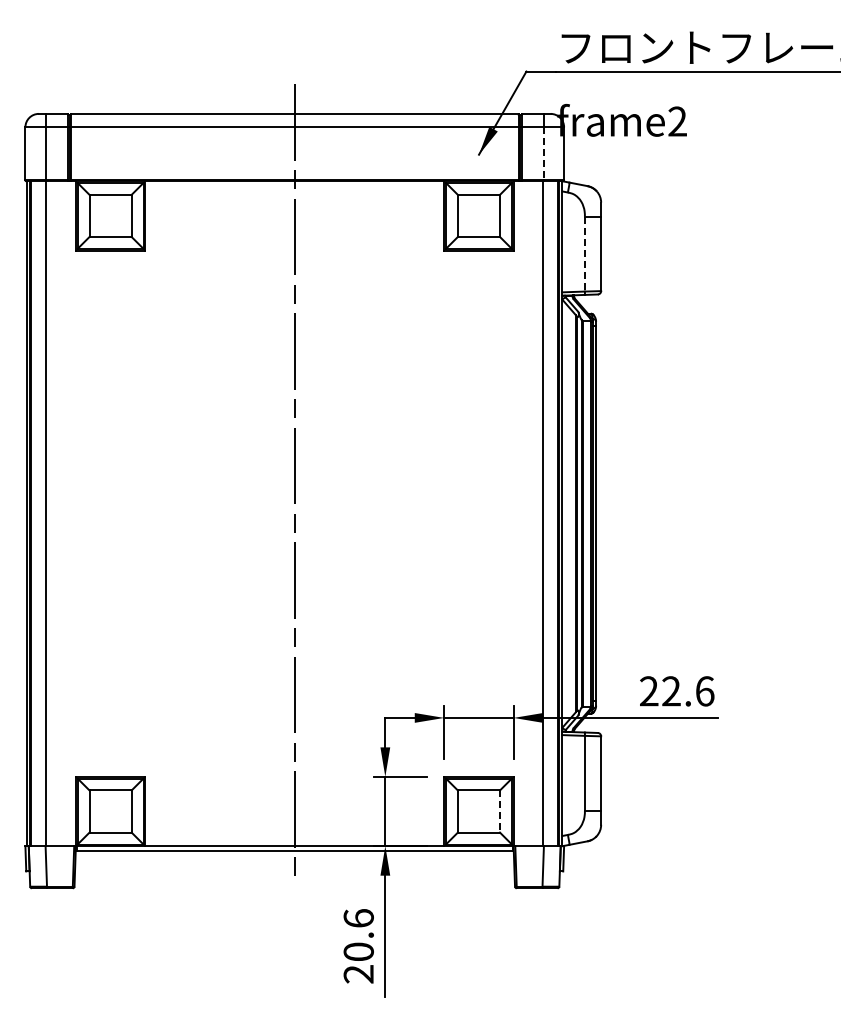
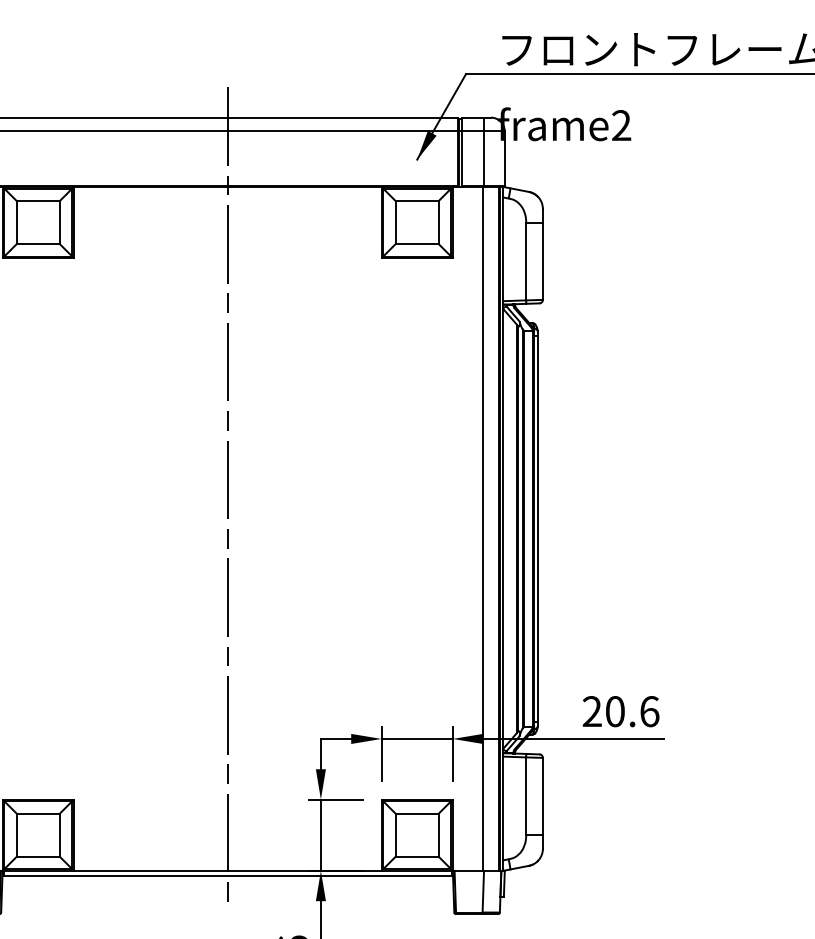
line: (543, 153) -> (483, 158), dashed -> solid
line: (584, 254) -> (525, 262), dashed -> solid
text: (671, 691) -> (615, 711), 22.6 -> 20.6
line: (499, 812) -> (438, 836), dashed -> solid

